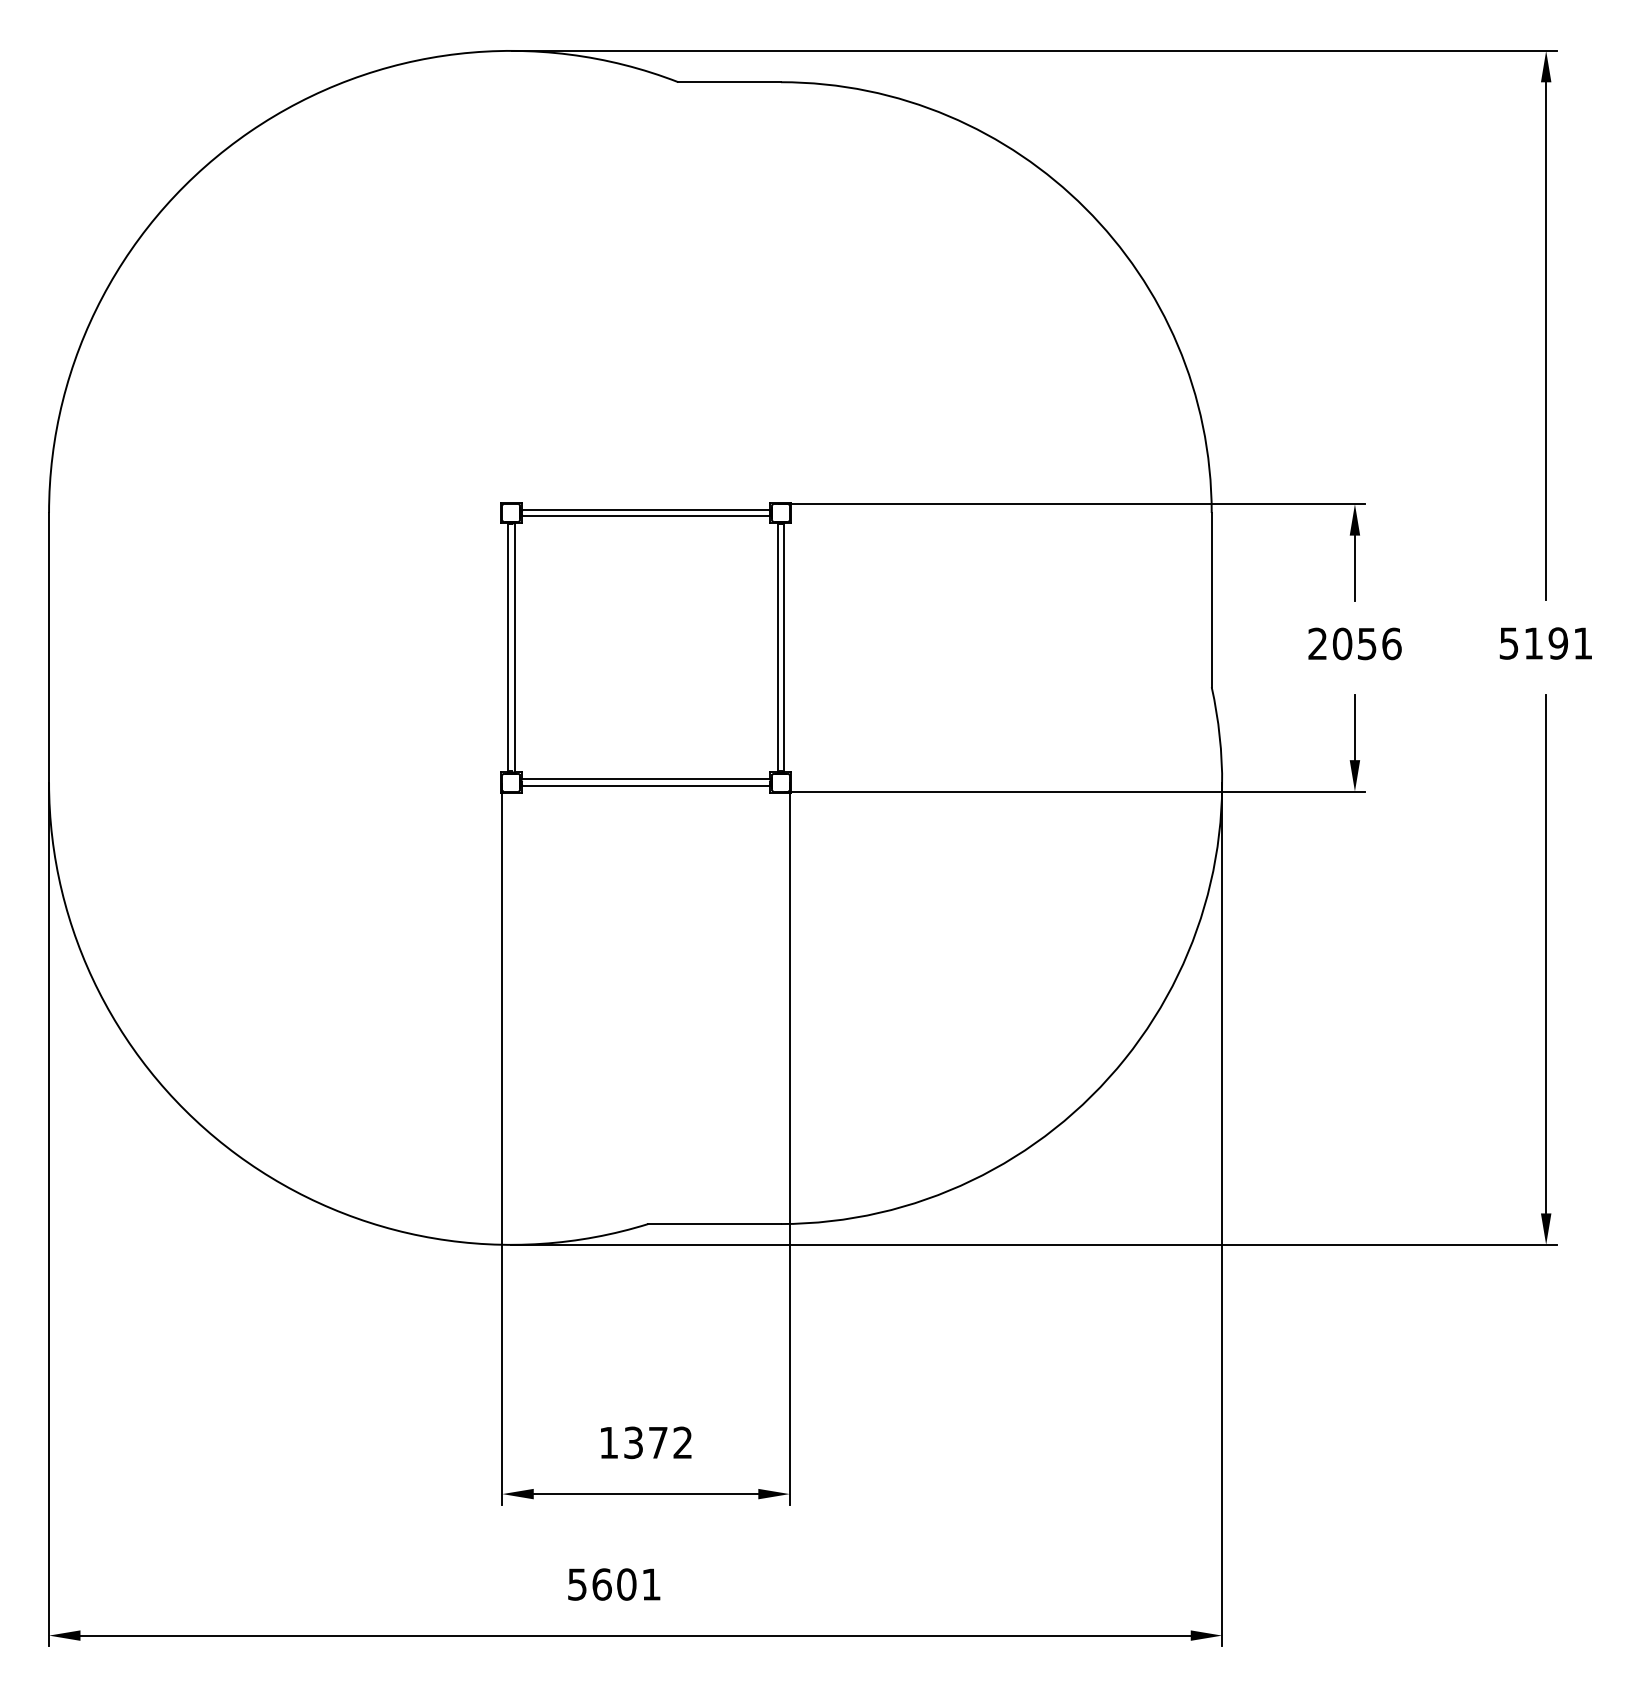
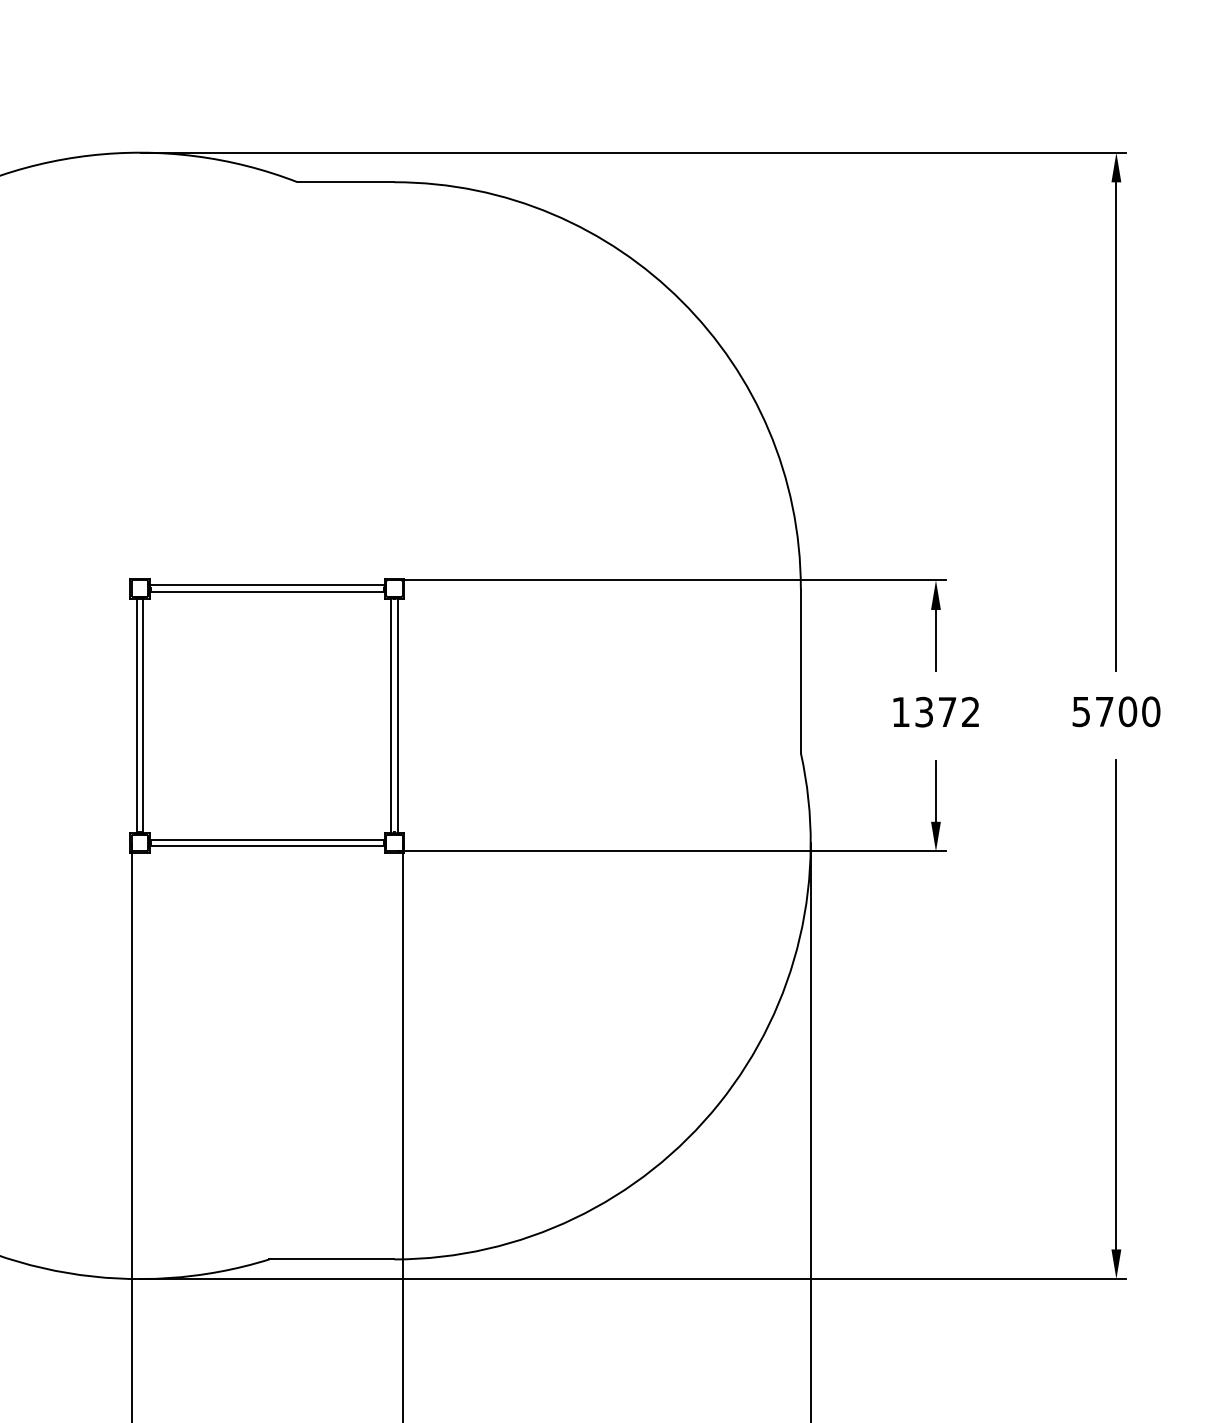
text: (1354, 643) -> (935, 711), 2056 -> 1372
text: (1558, 643) -> (1128, 711), 5191 -> 5700

